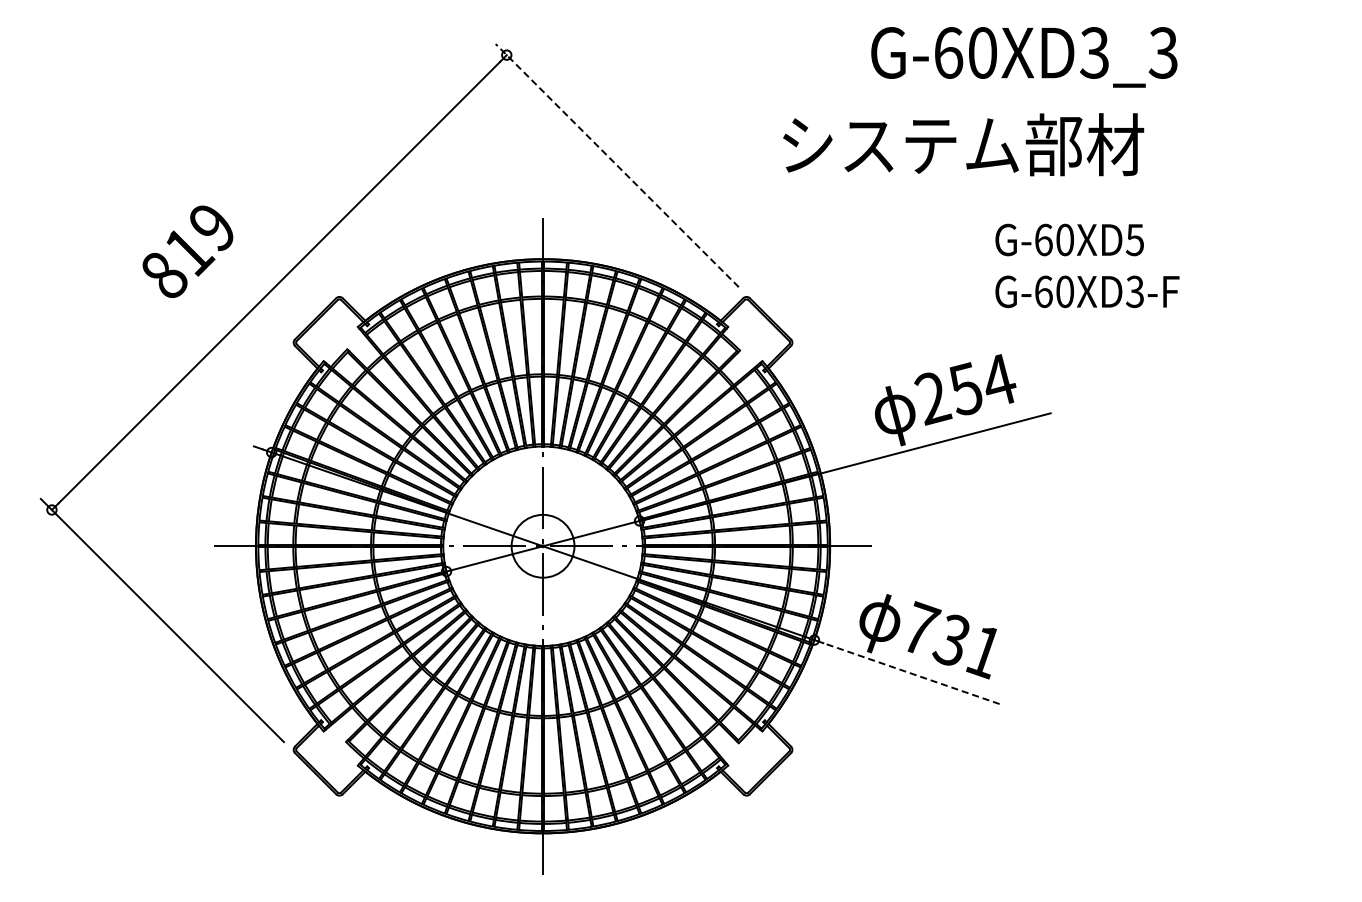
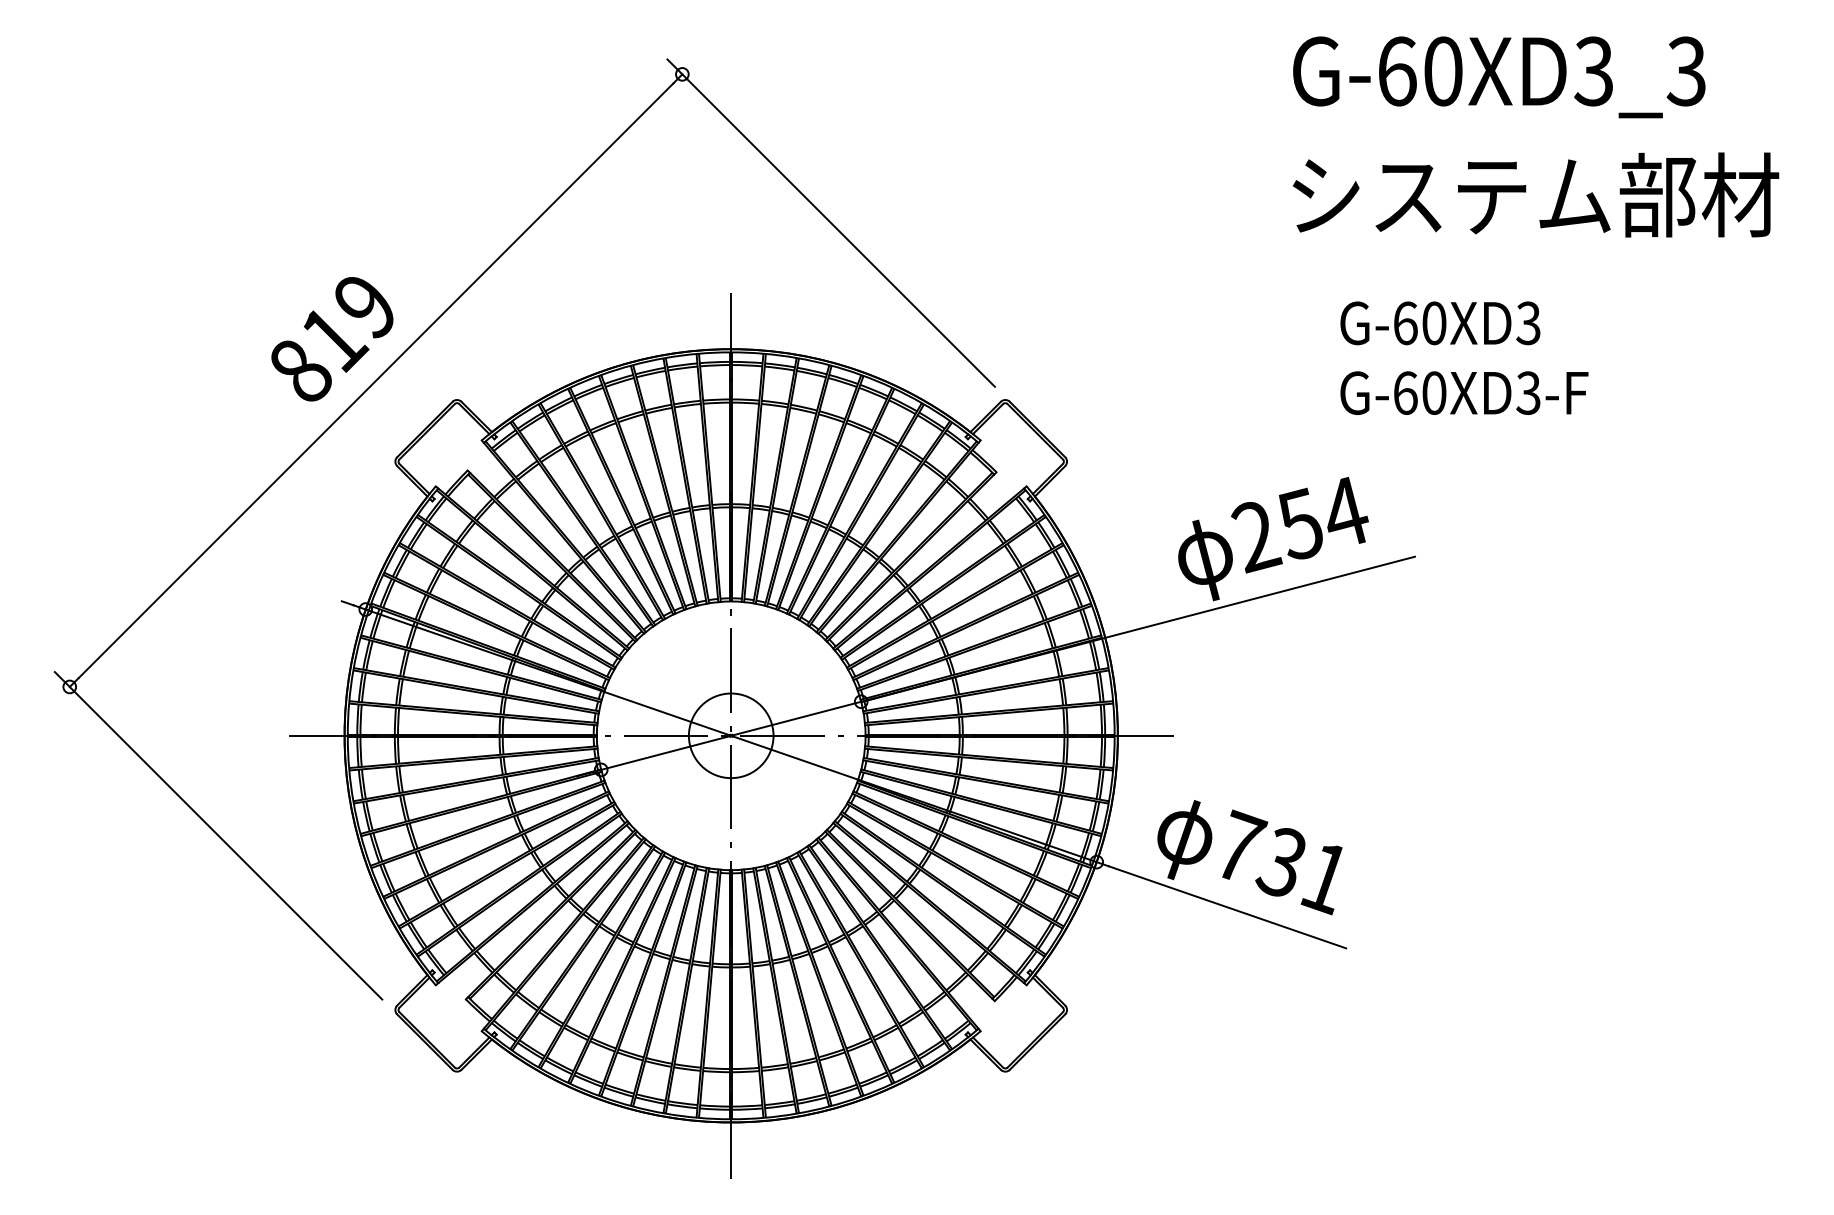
text: (1024, 57) -> (1499, 77), moved
text: (963, 144) -> (1535, 194), moved
line: (617, 165) -> (831, 222), dashed -> solid
text: (1134, 239) -> (1527, 322), G-60XD5 -> G-60XD3
text: (187, 251) -> (331, 338), moved
line: (911, 673) -> (1227, 907), dashed -> solid

